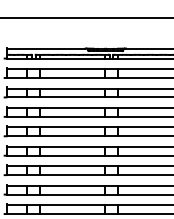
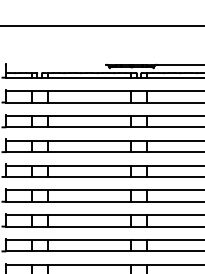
line: (46, 48) -> (56, 64), removed

